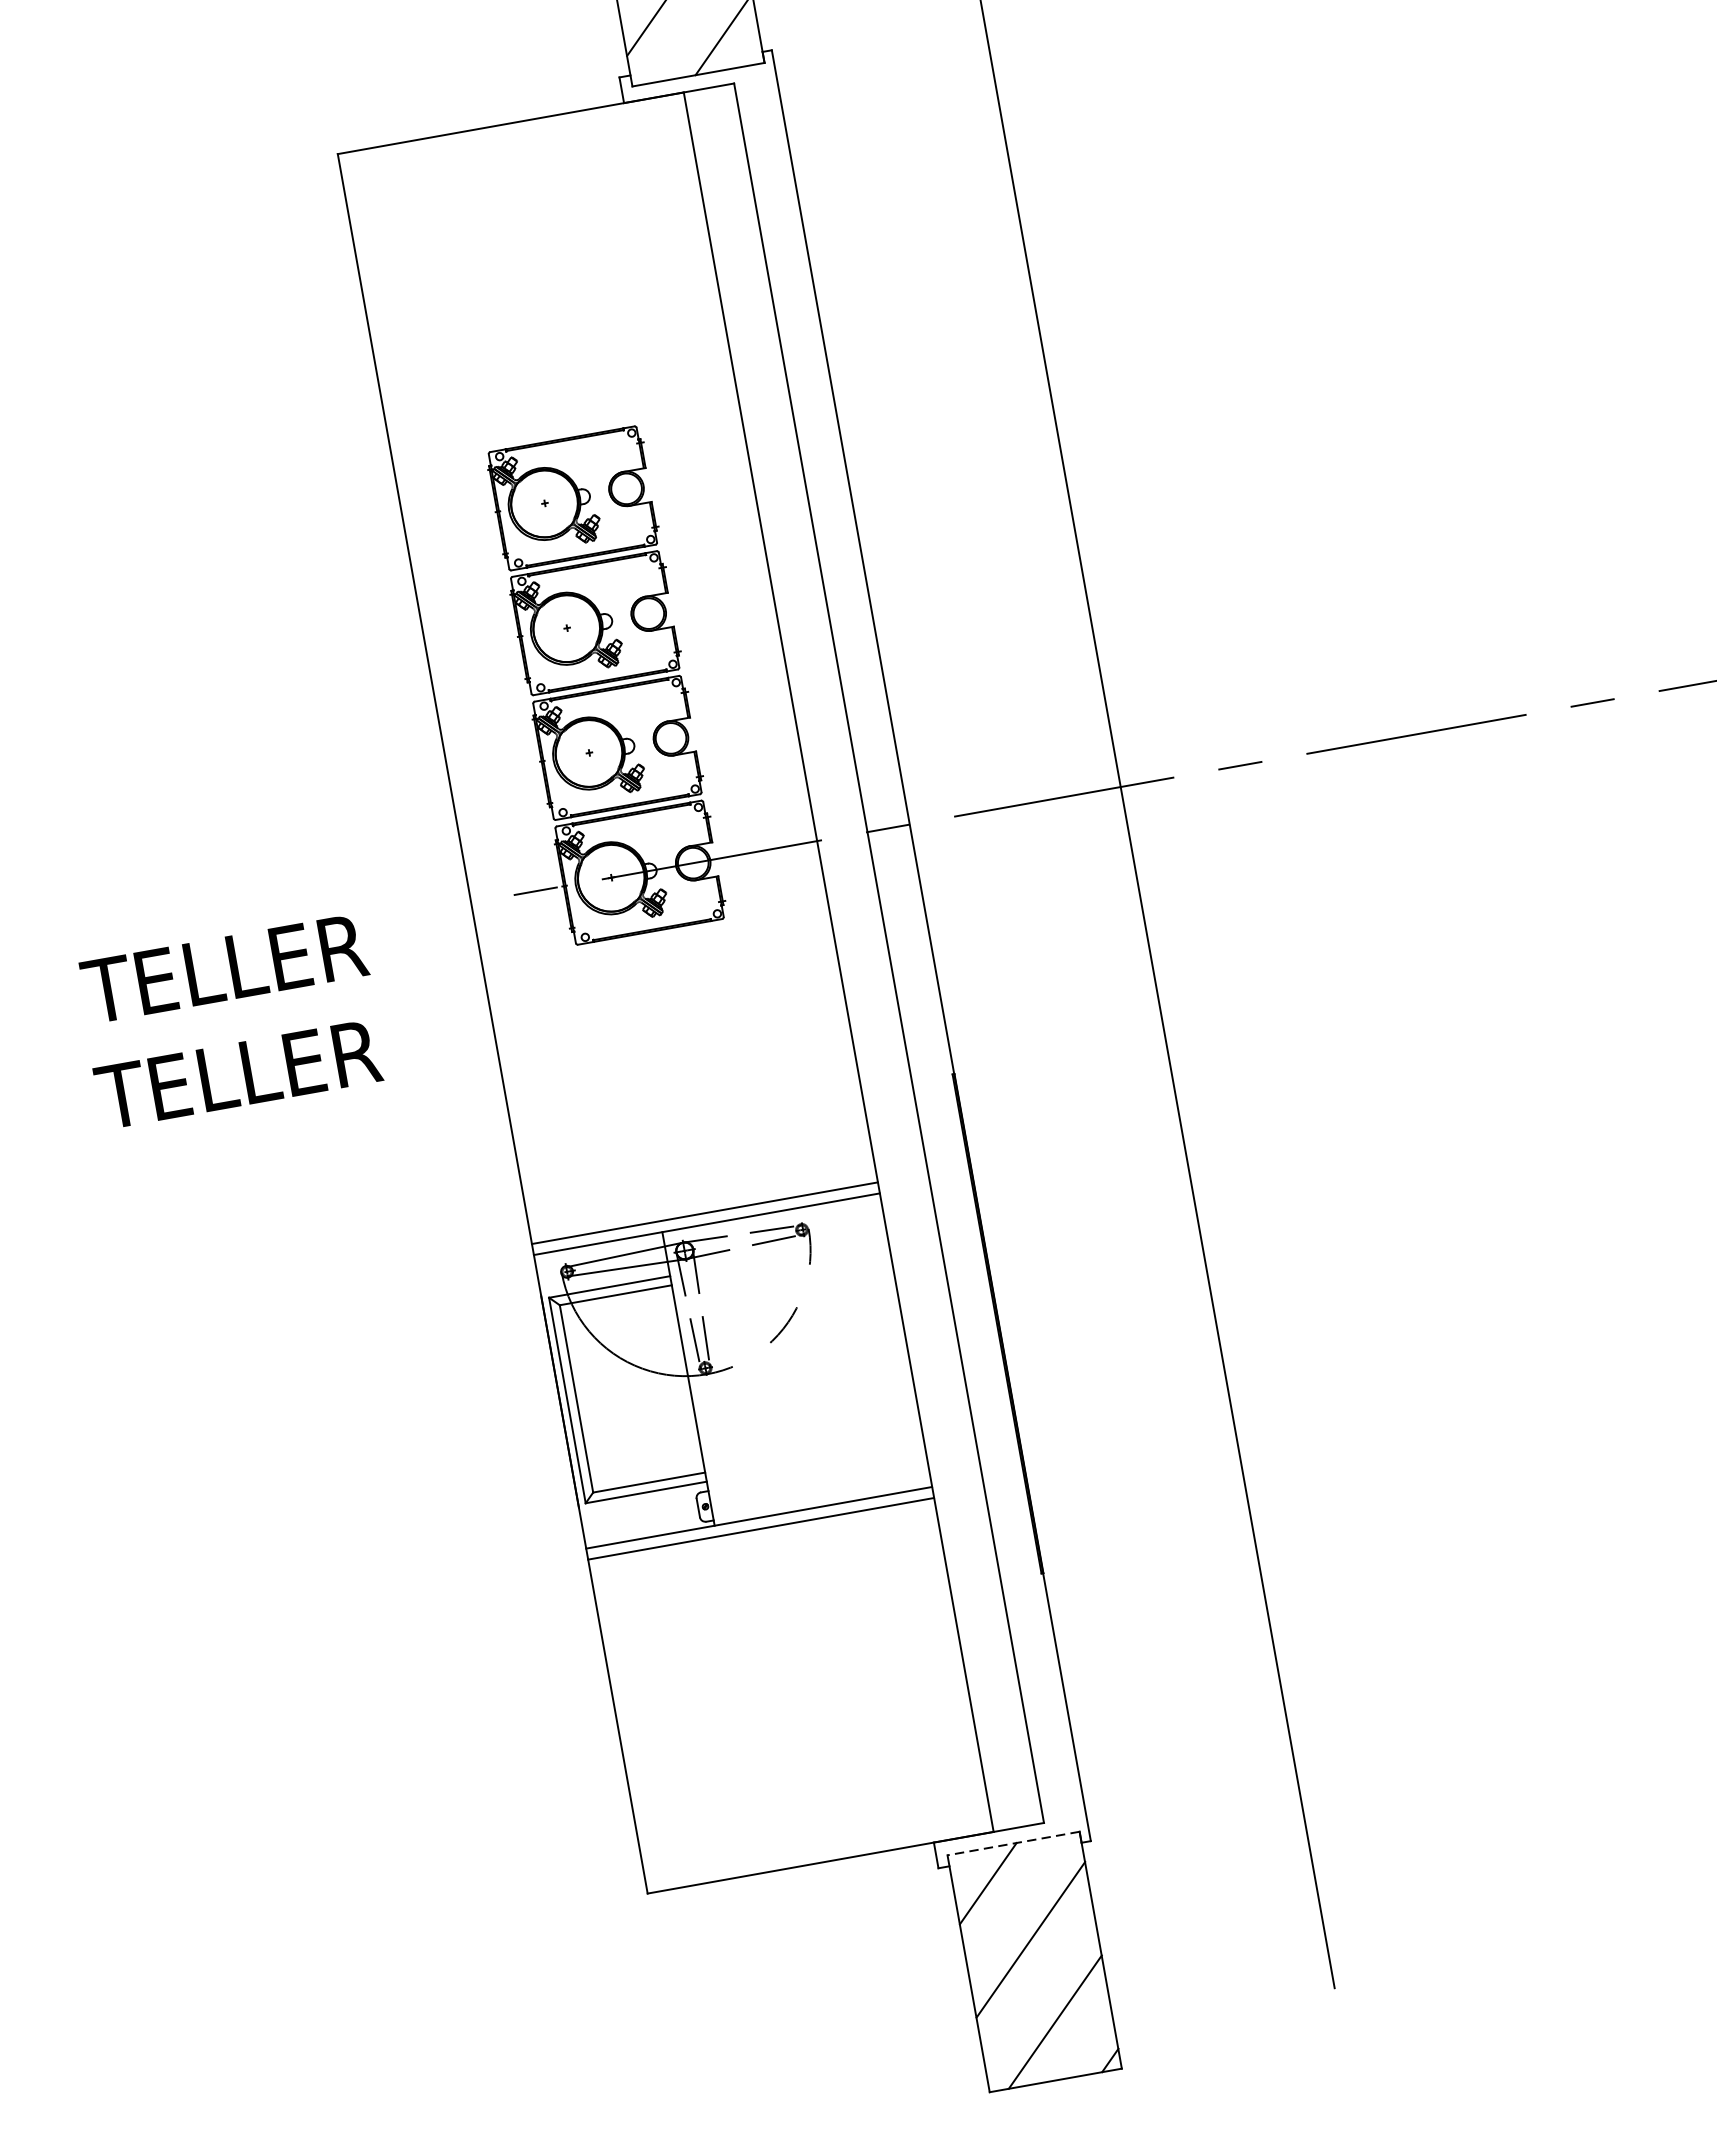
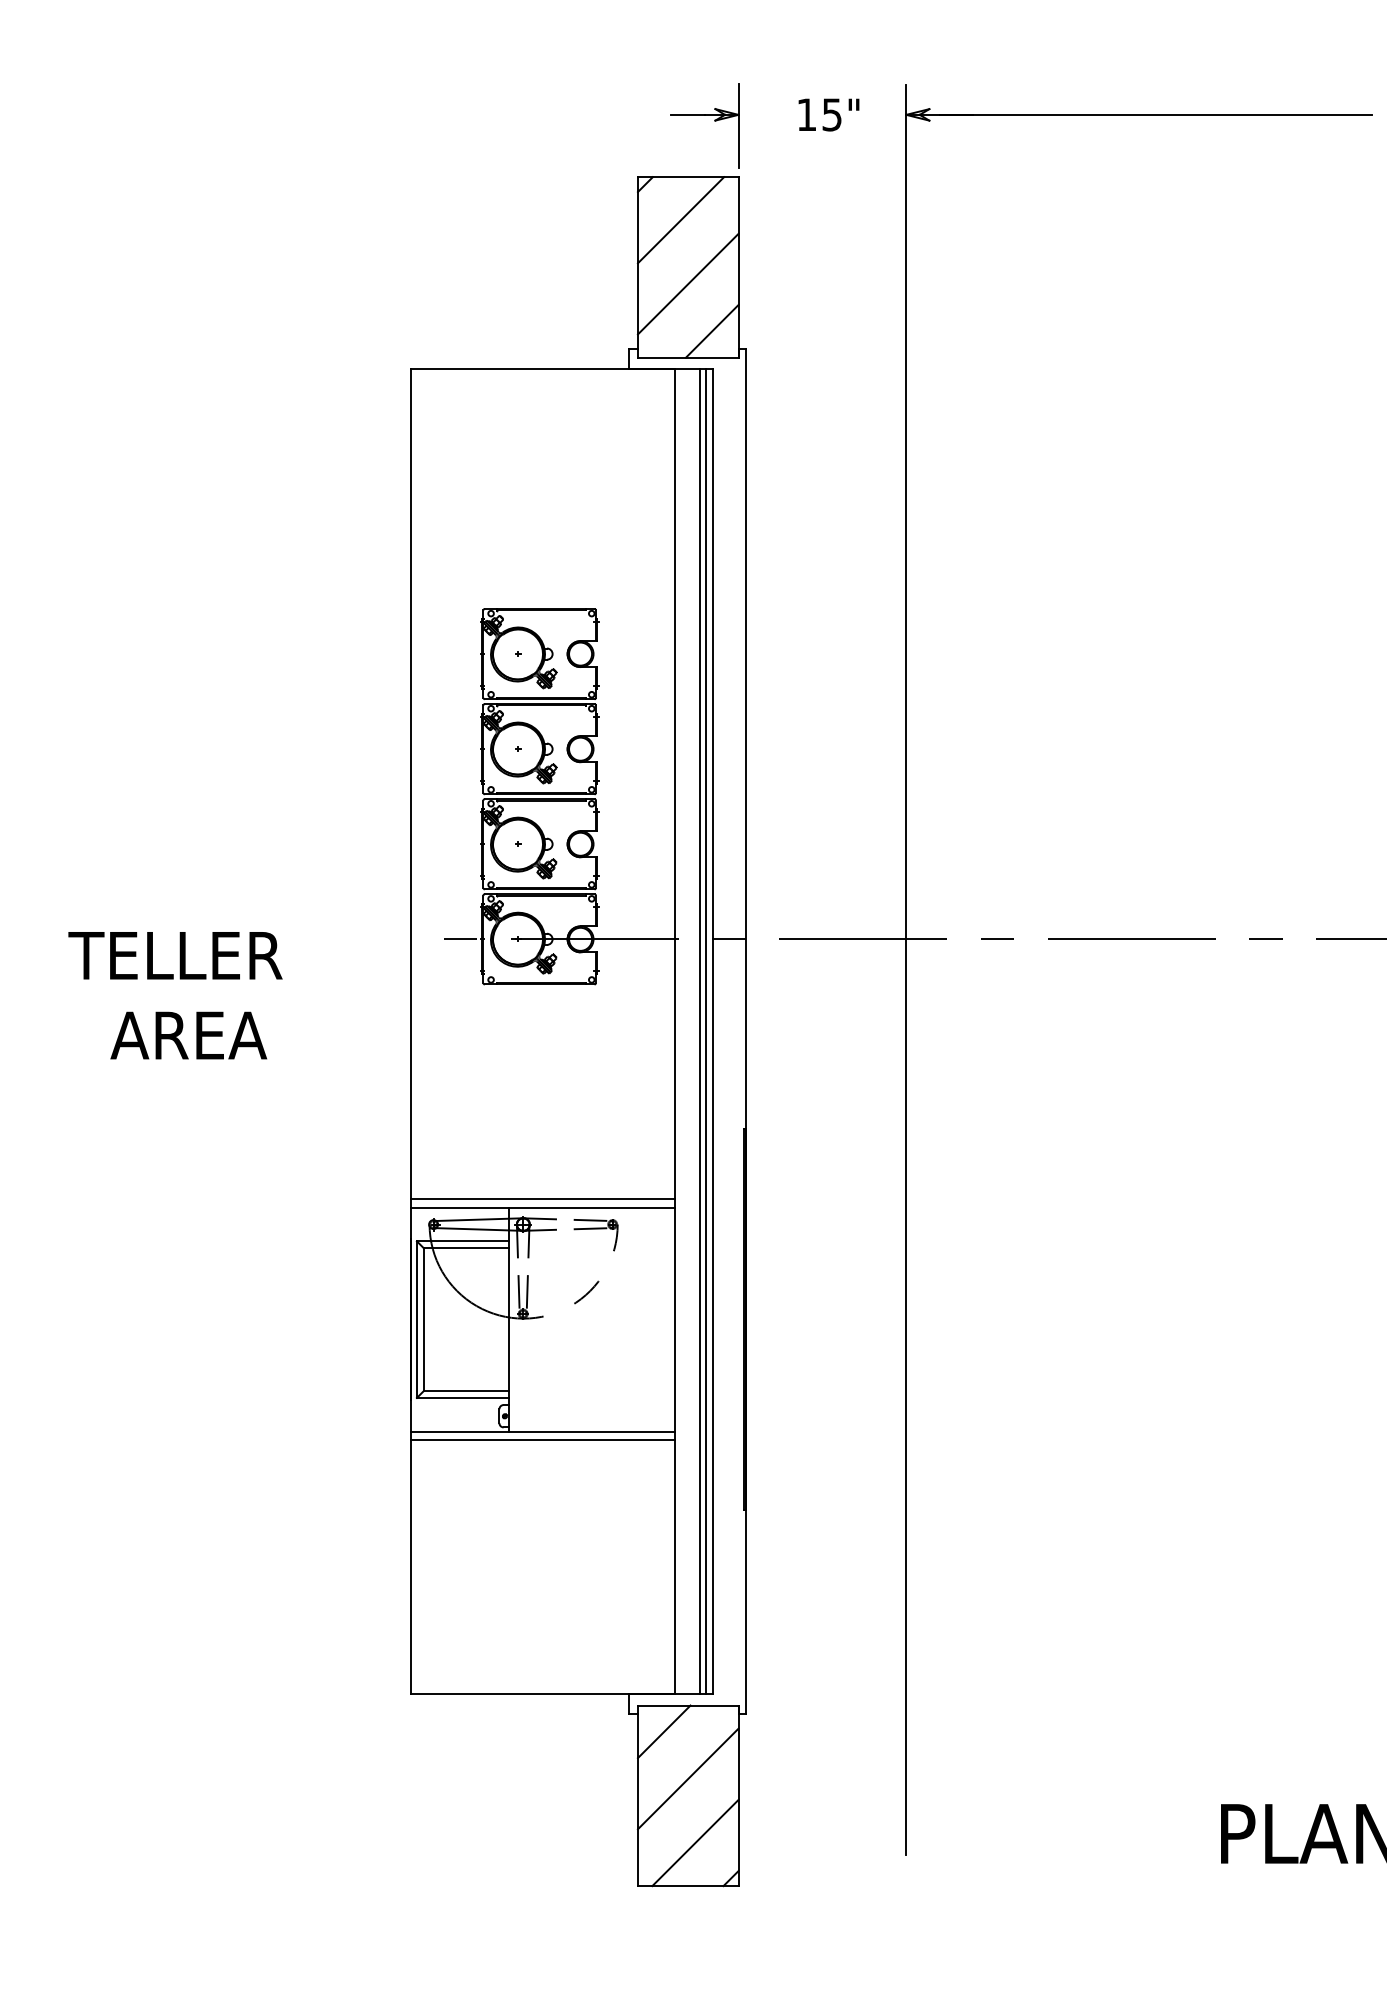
line: (880, 954) -> (706, 1031), added
line: (872, 956) -> (700, 1031), added
text: (224, 968) -> (175, 955), moved
text: (237, 1074) -> (216, 1035), TELLER -> AREA
line: (1012, 1843) -> (687, 1705), dashed -> solid

